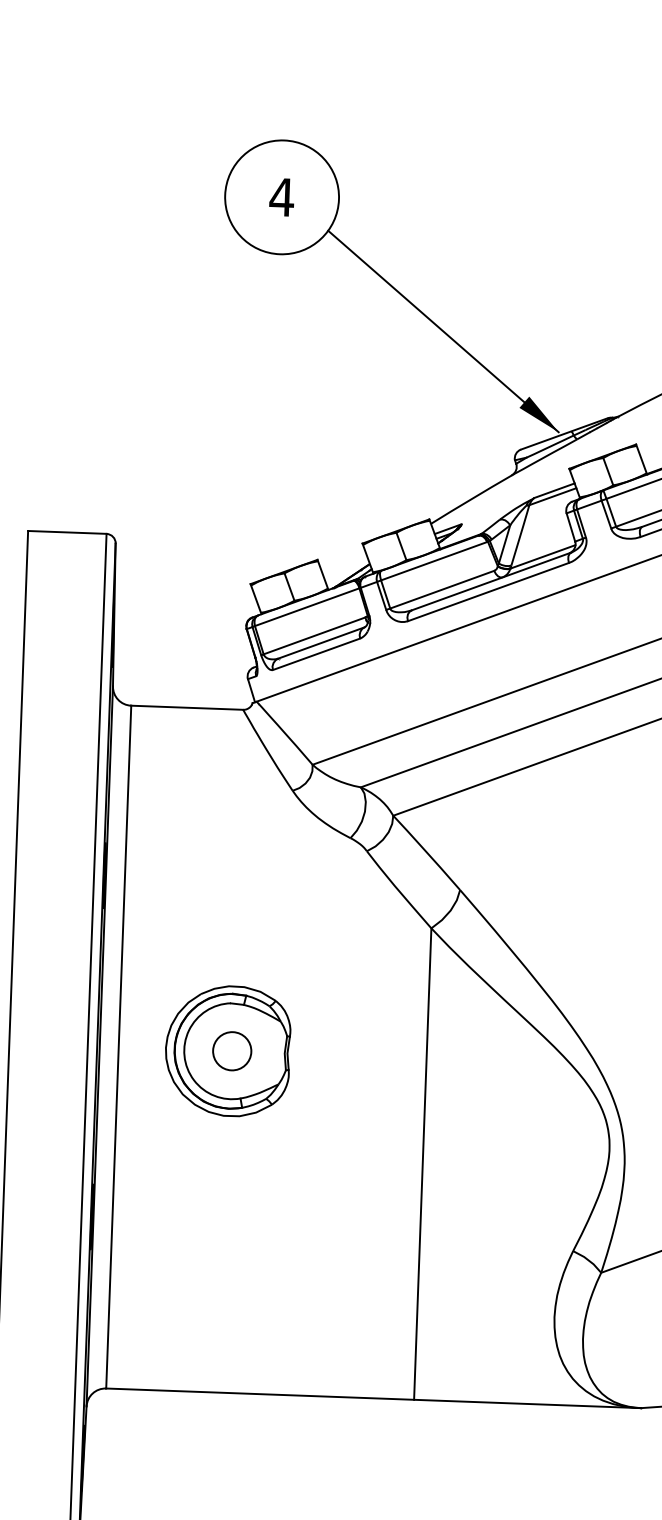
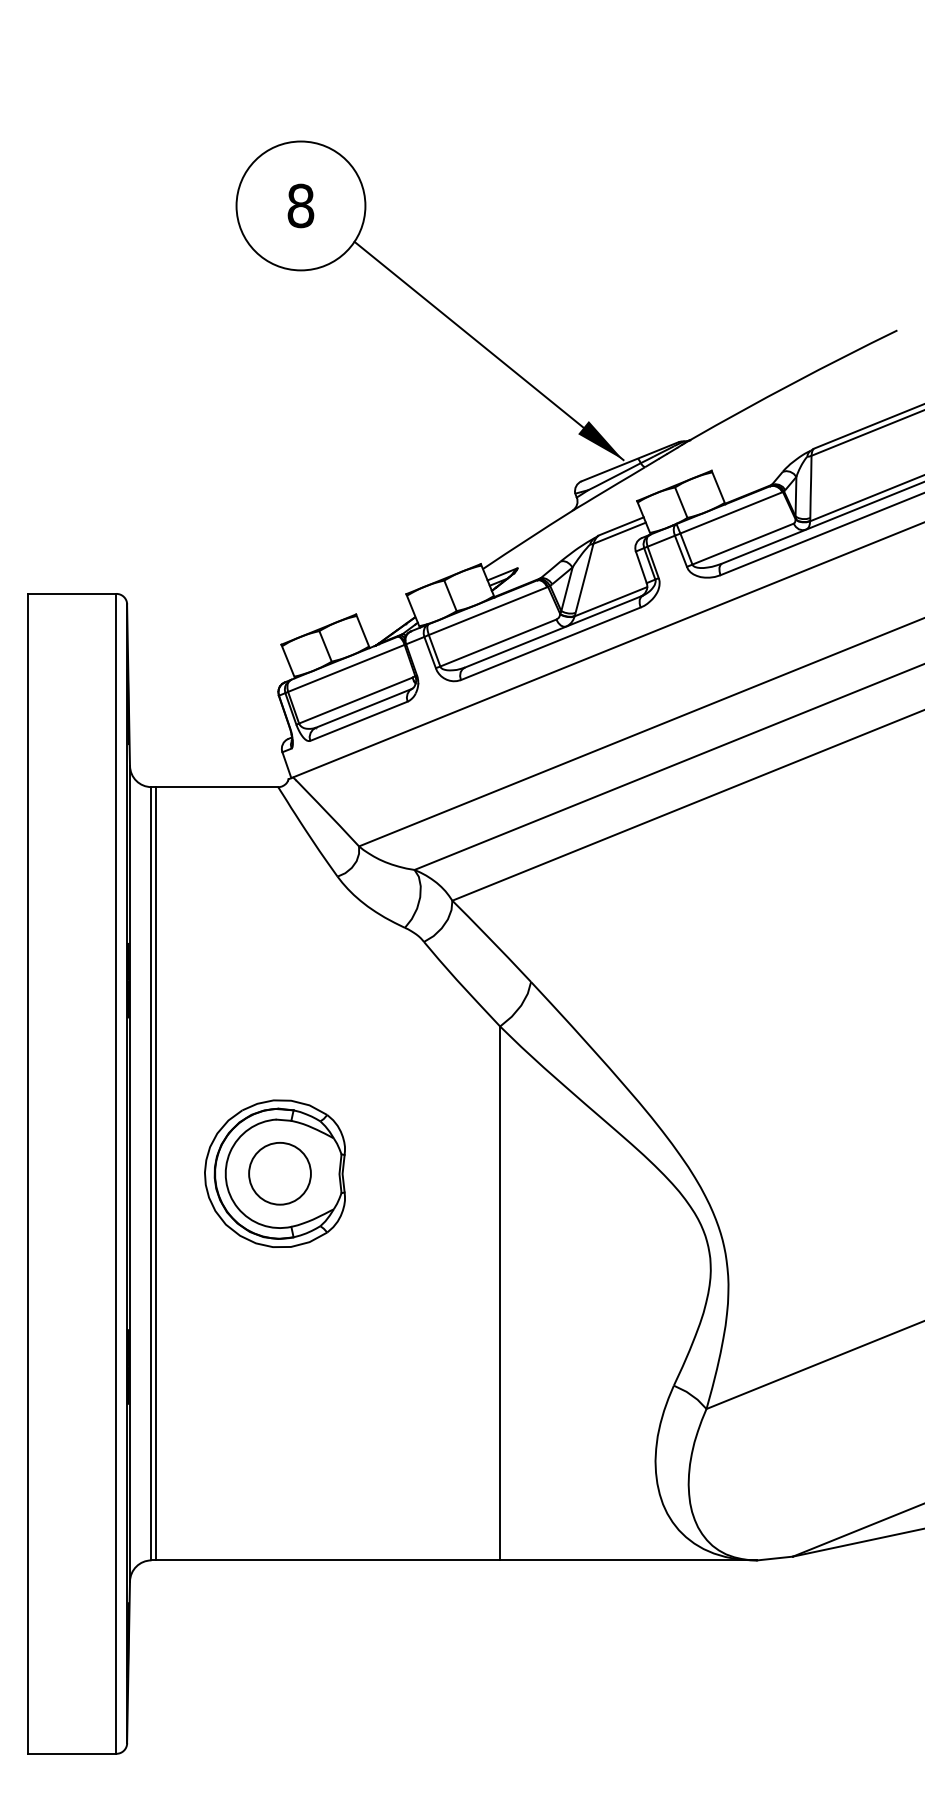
text: (281, 196) -> (300, 205), 4 -> 8
line: (123, 1047) -> (156, 1173), added
circle: (231, 1051) -> (279, 1173), size x1.43

